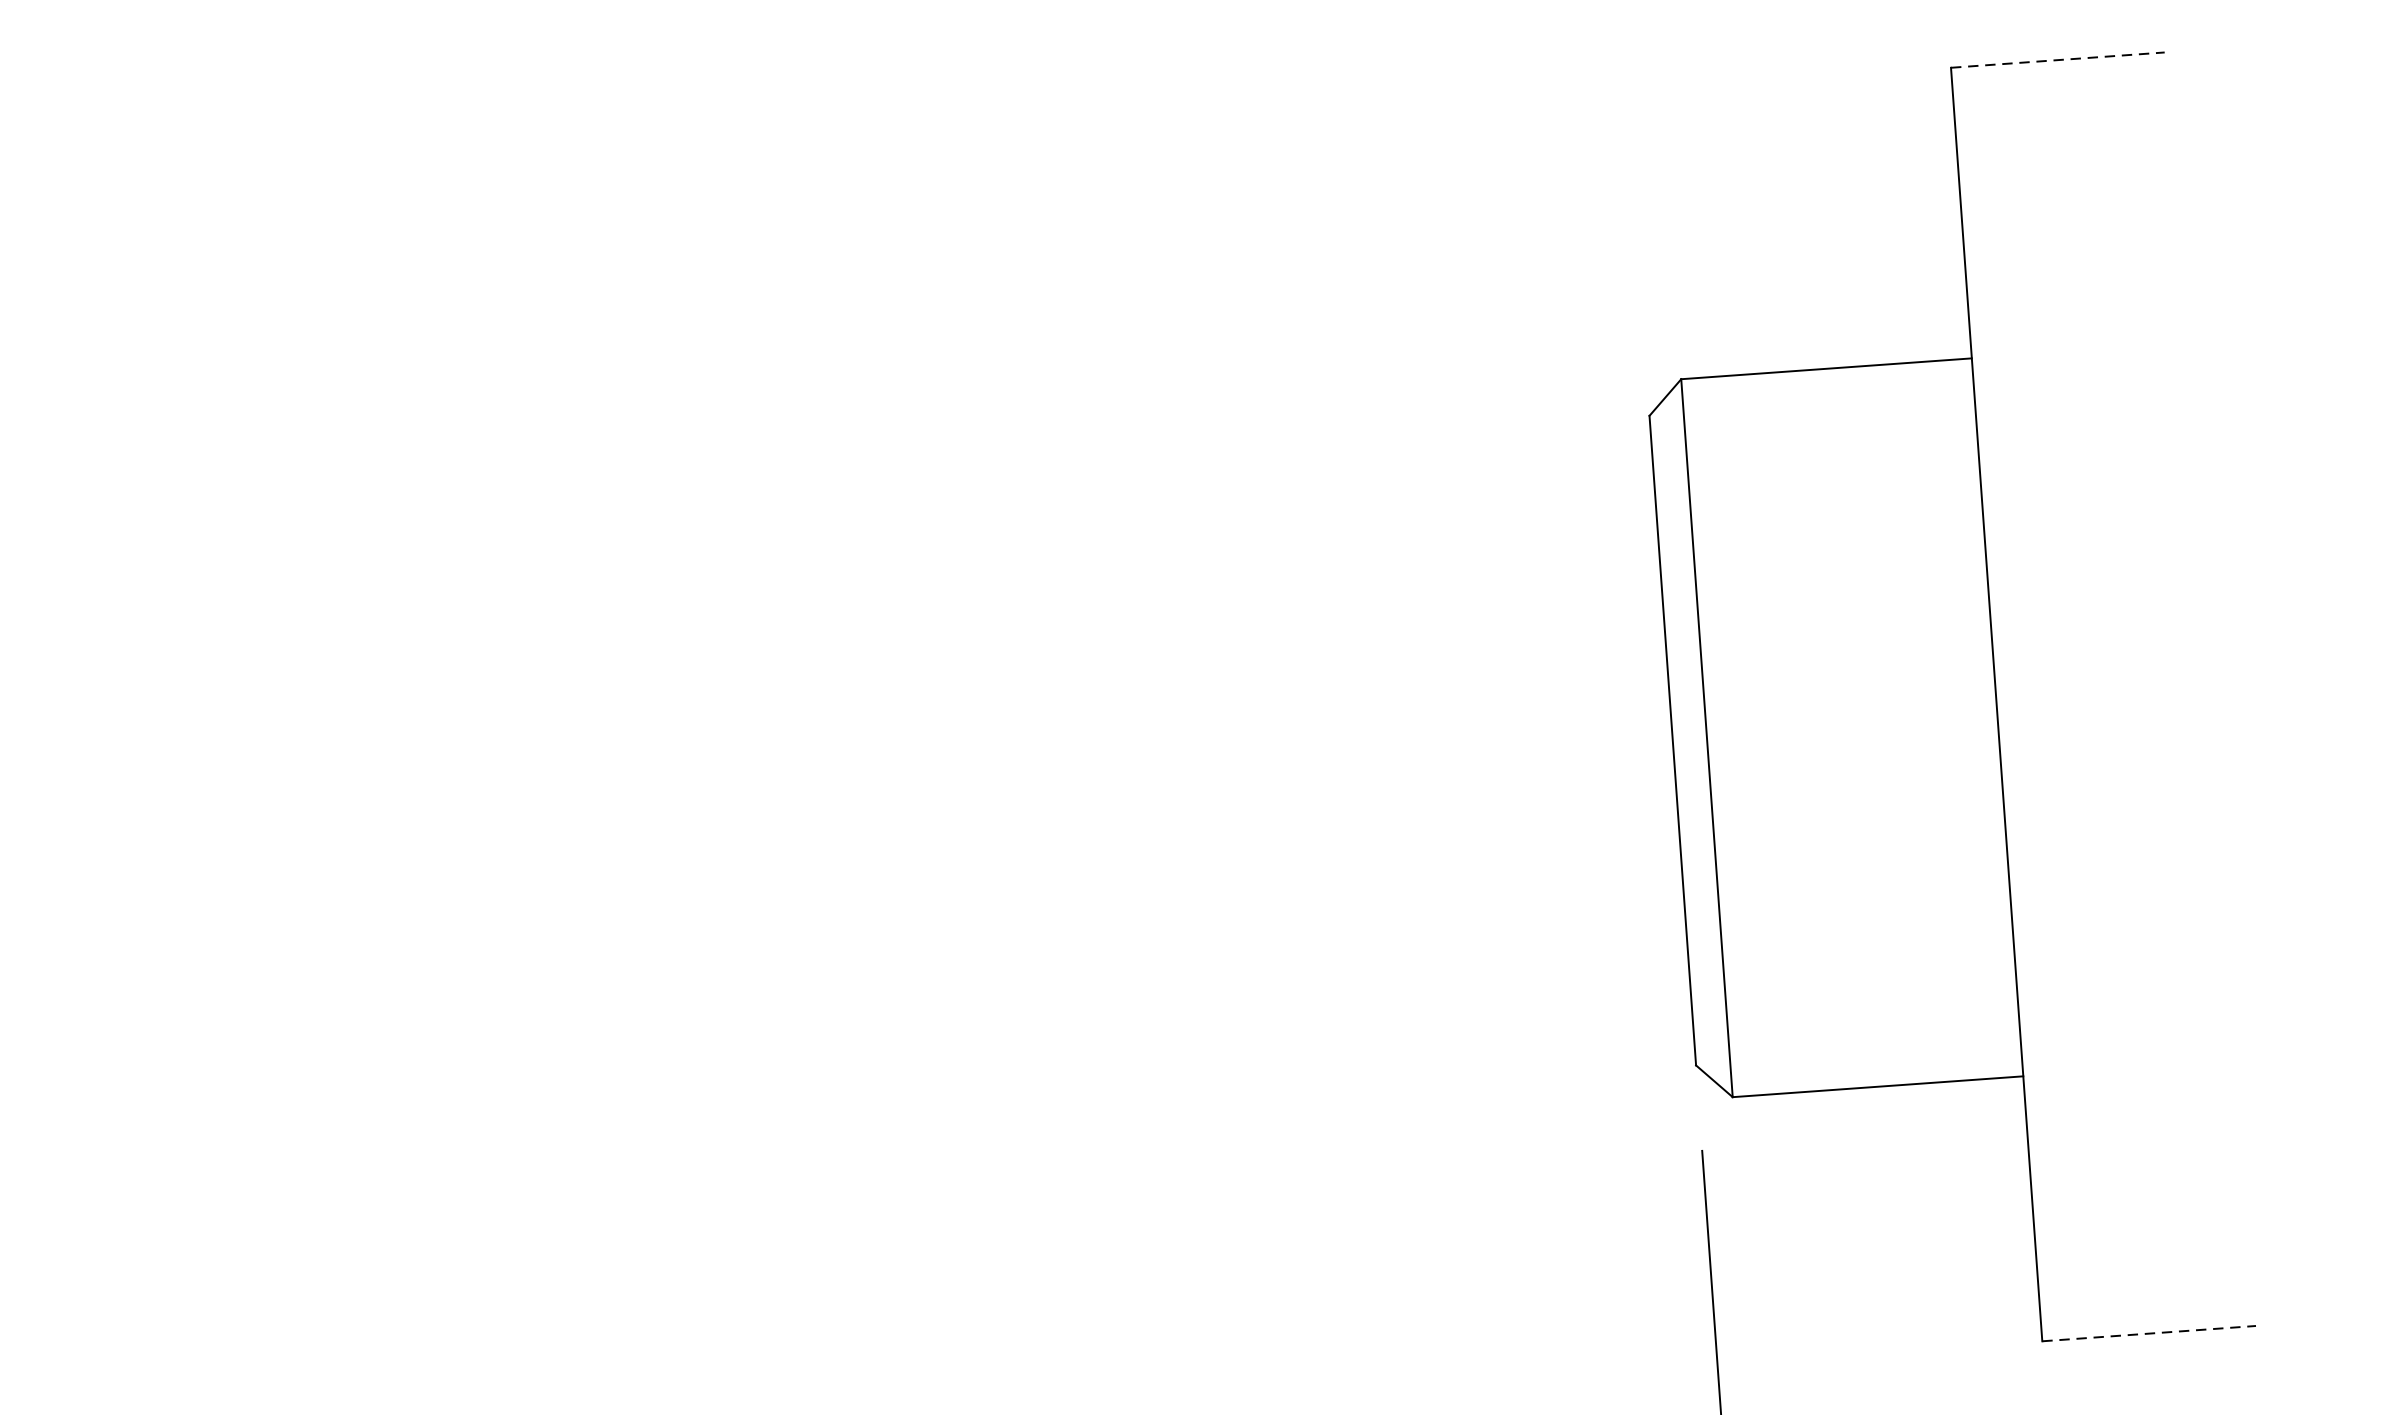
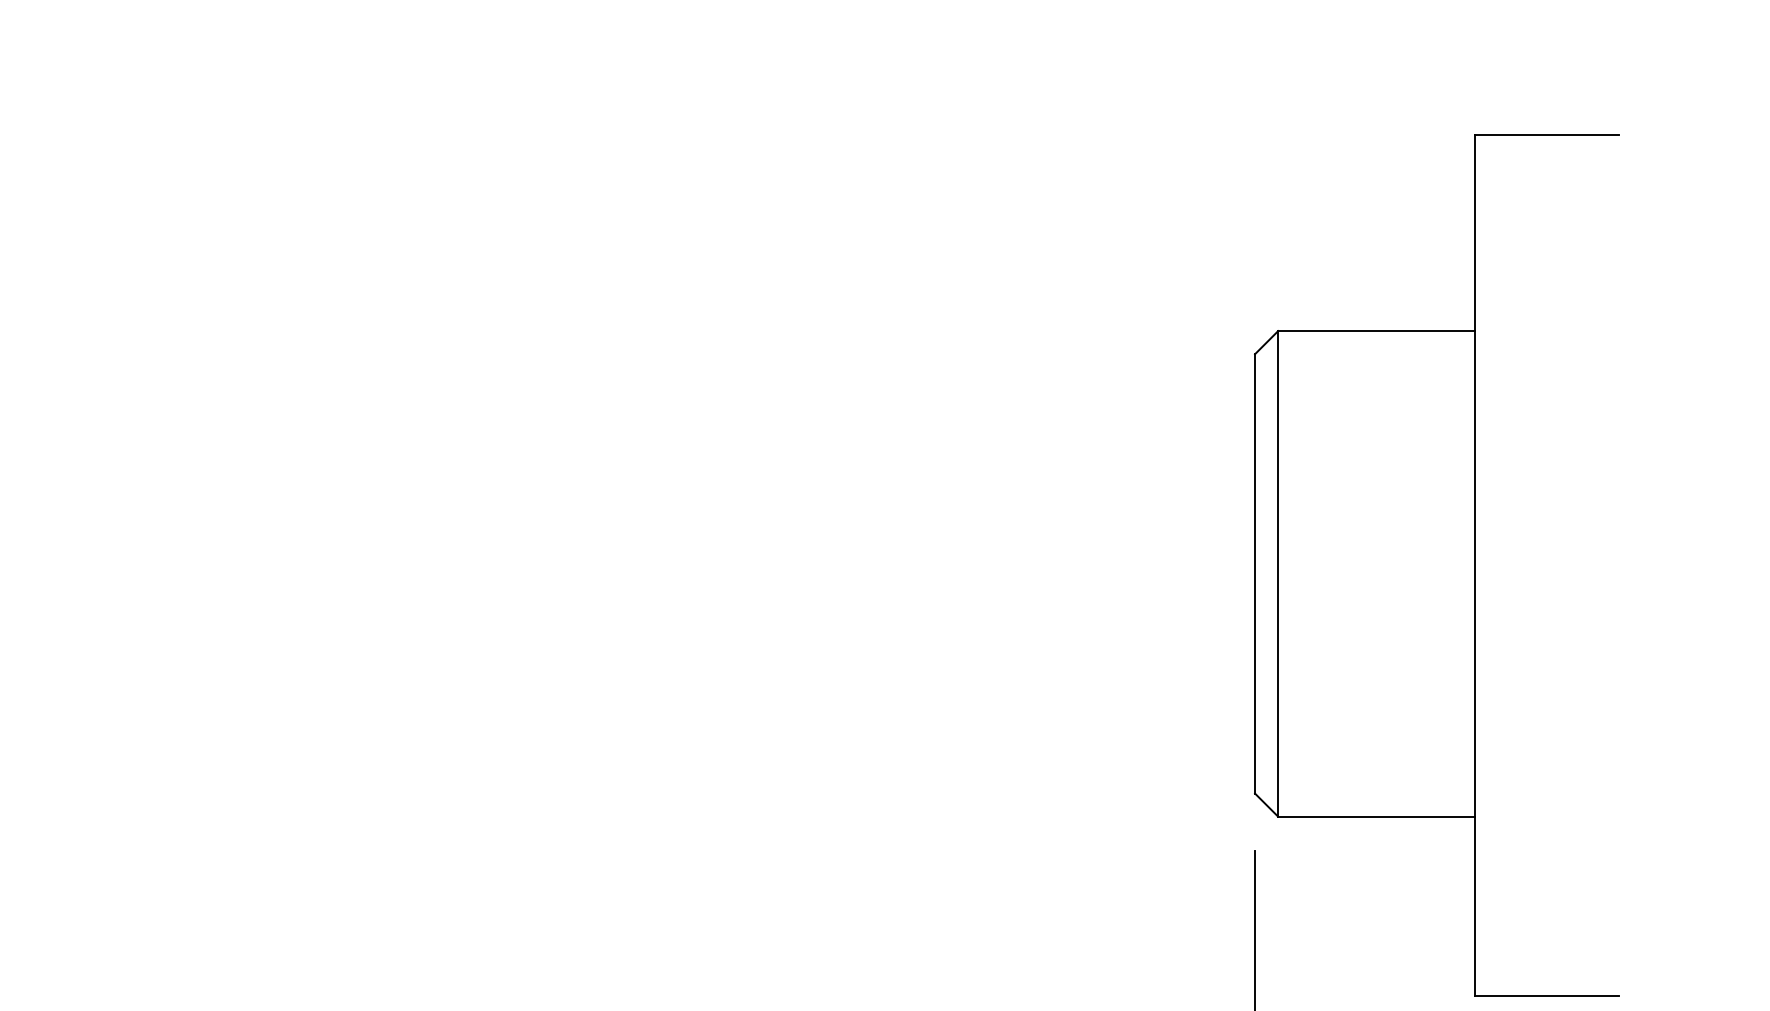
line: (2058, 60) -> (1547, 134), dashed -> solid
line: (2149, 1332) -> (1547, 995), dashed -> solid

